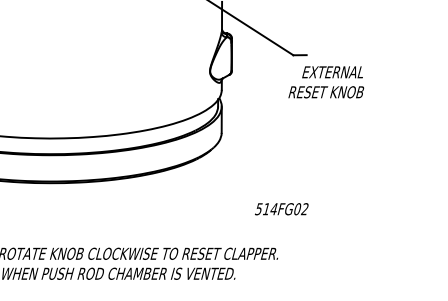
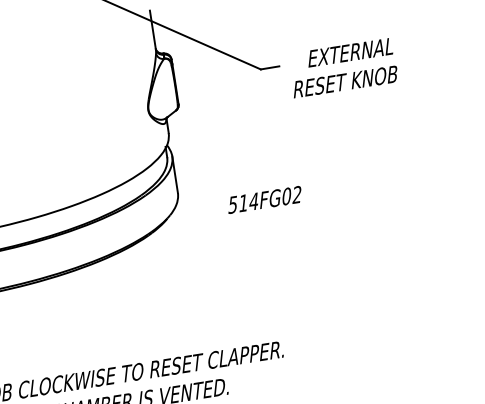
text: (326, 82) -> (343, 68), moved
text: (281, 209) -> (264, 200), moved

